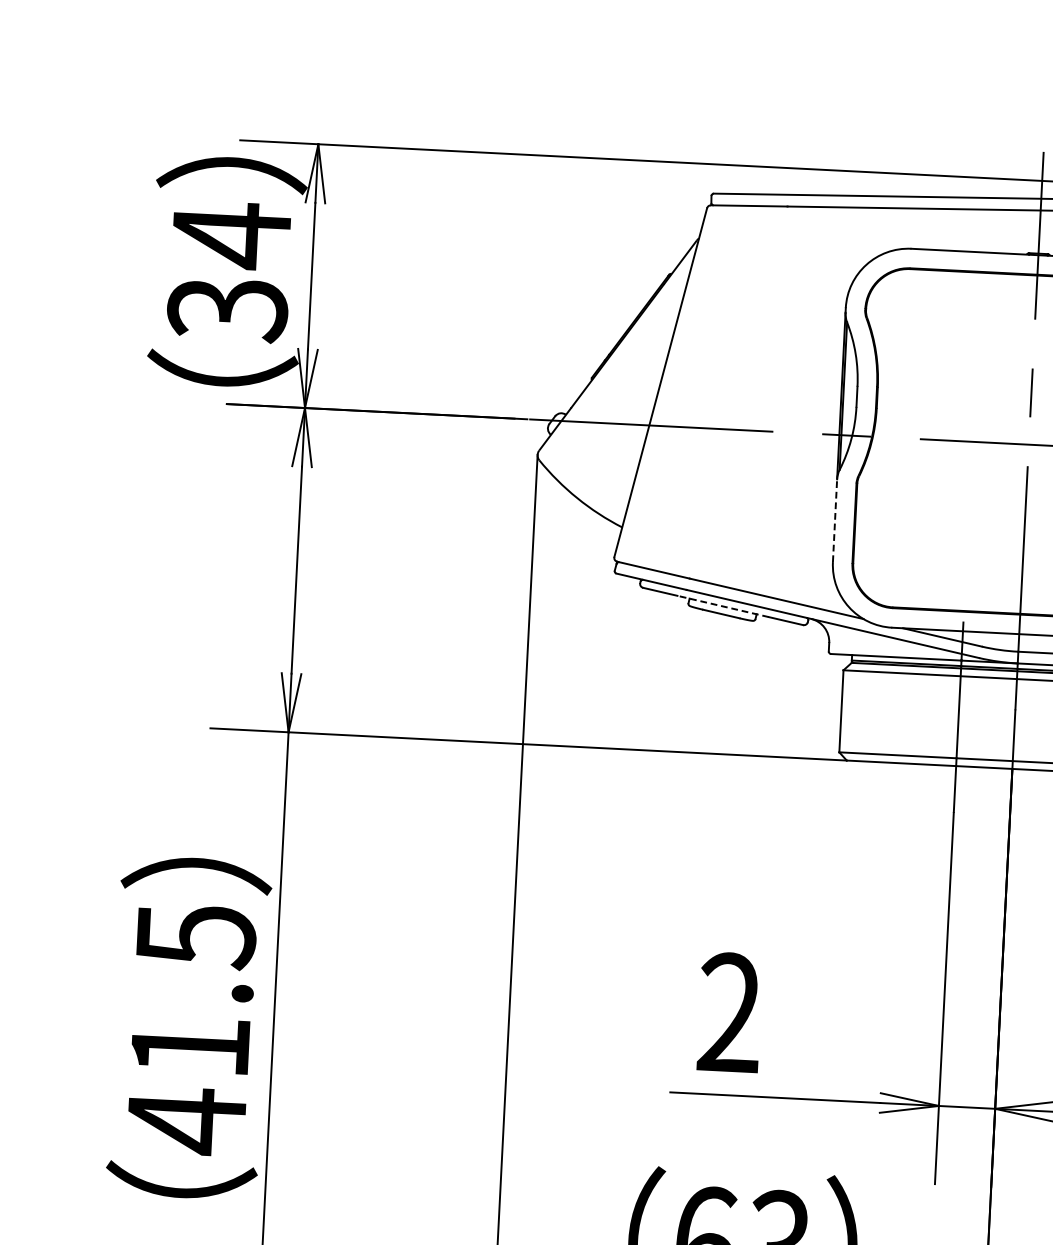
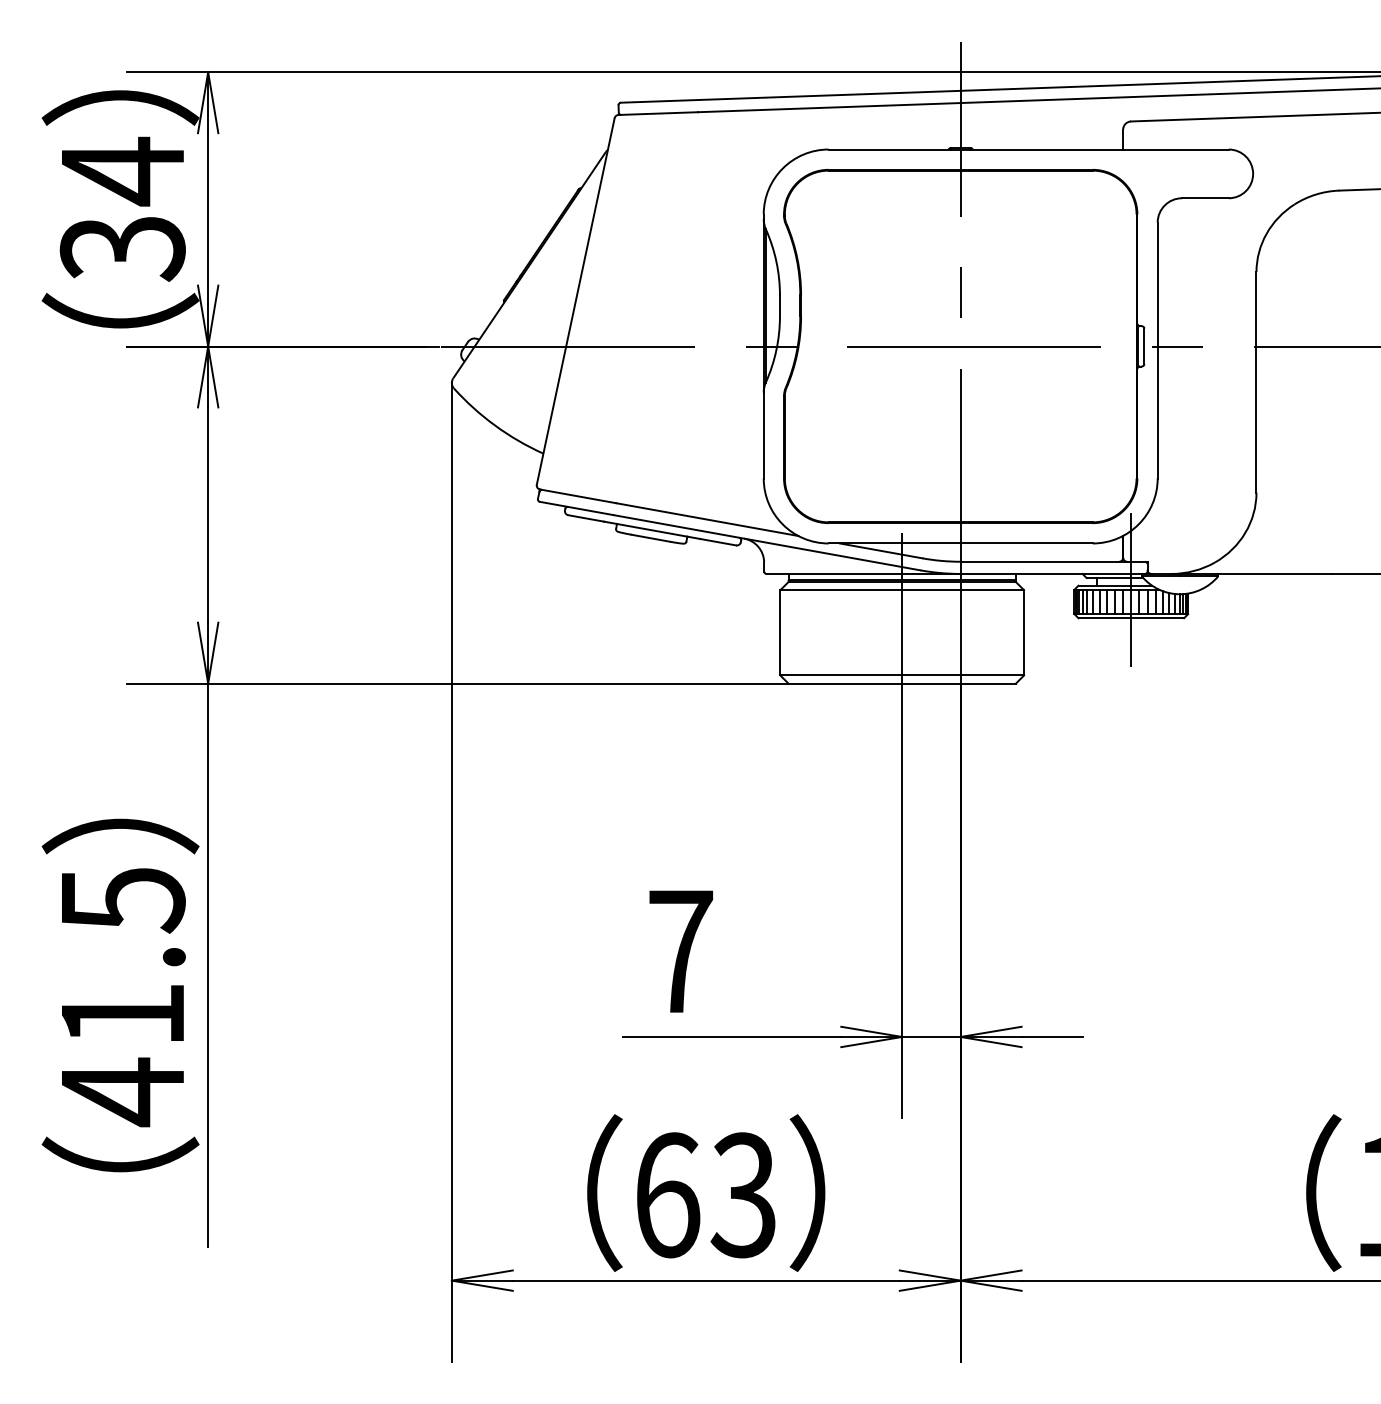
line: (834, 520) -> (763, 435), dashed -> solid
line: (723, 606) -> (652, 530), dashed -> solid
text: (729, 1011) -> (680, 950), 2 -> 7

